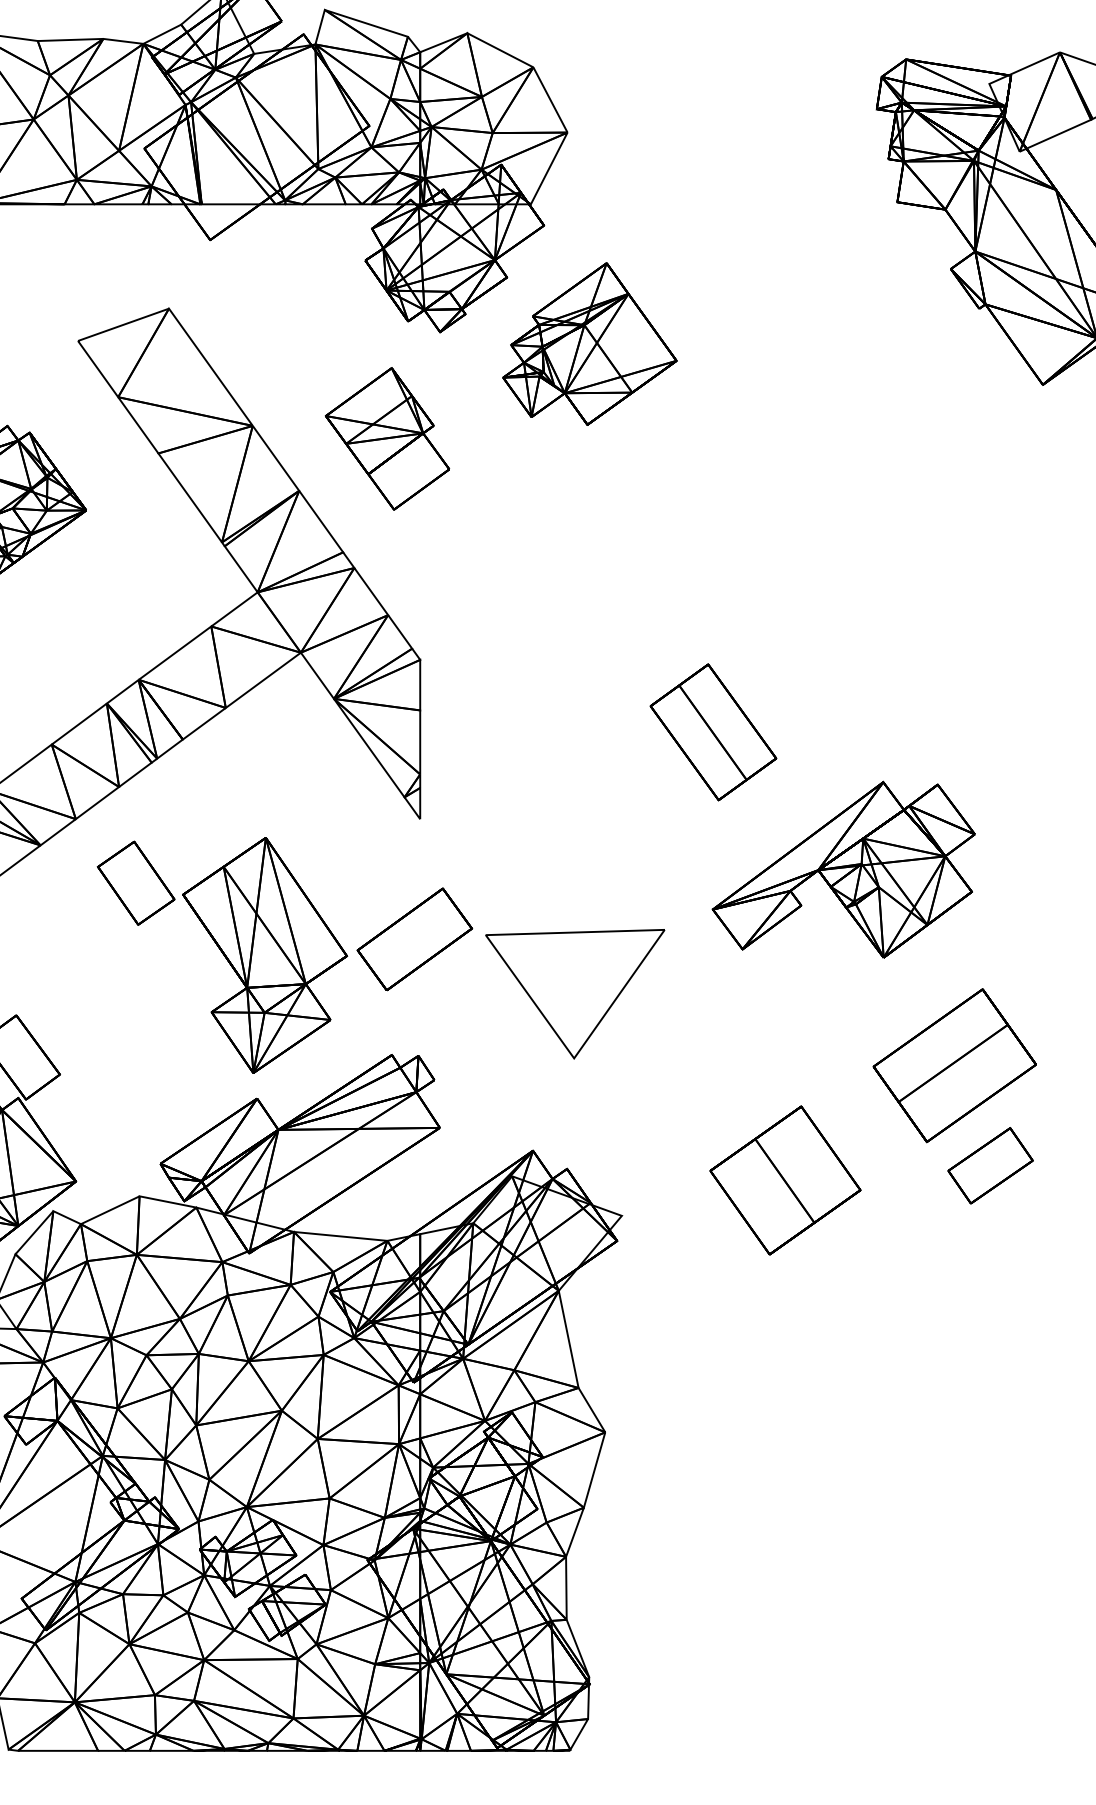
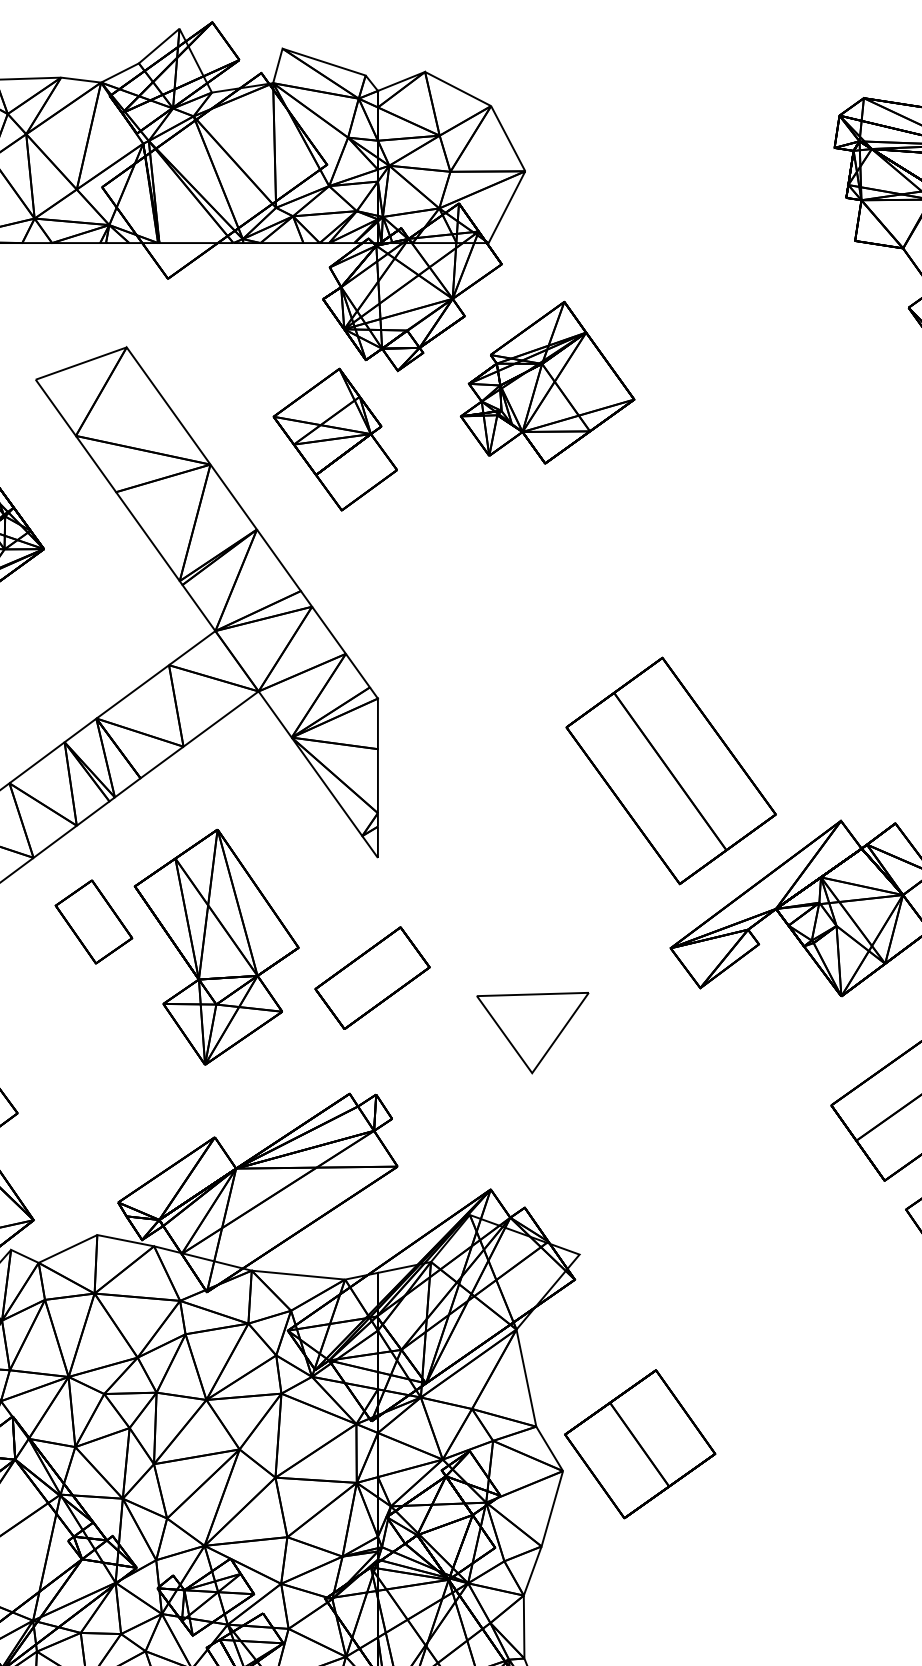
part: (387, 438) -> (335, 439), moved
part: (713, 732) -> (671, 771), size x1.67
part: (265, 955) -> (217, 947), moved
part: (574, 994) -> (532, 1033), size x0.62
part: (785, 1180) -> (640, 1444), moved

